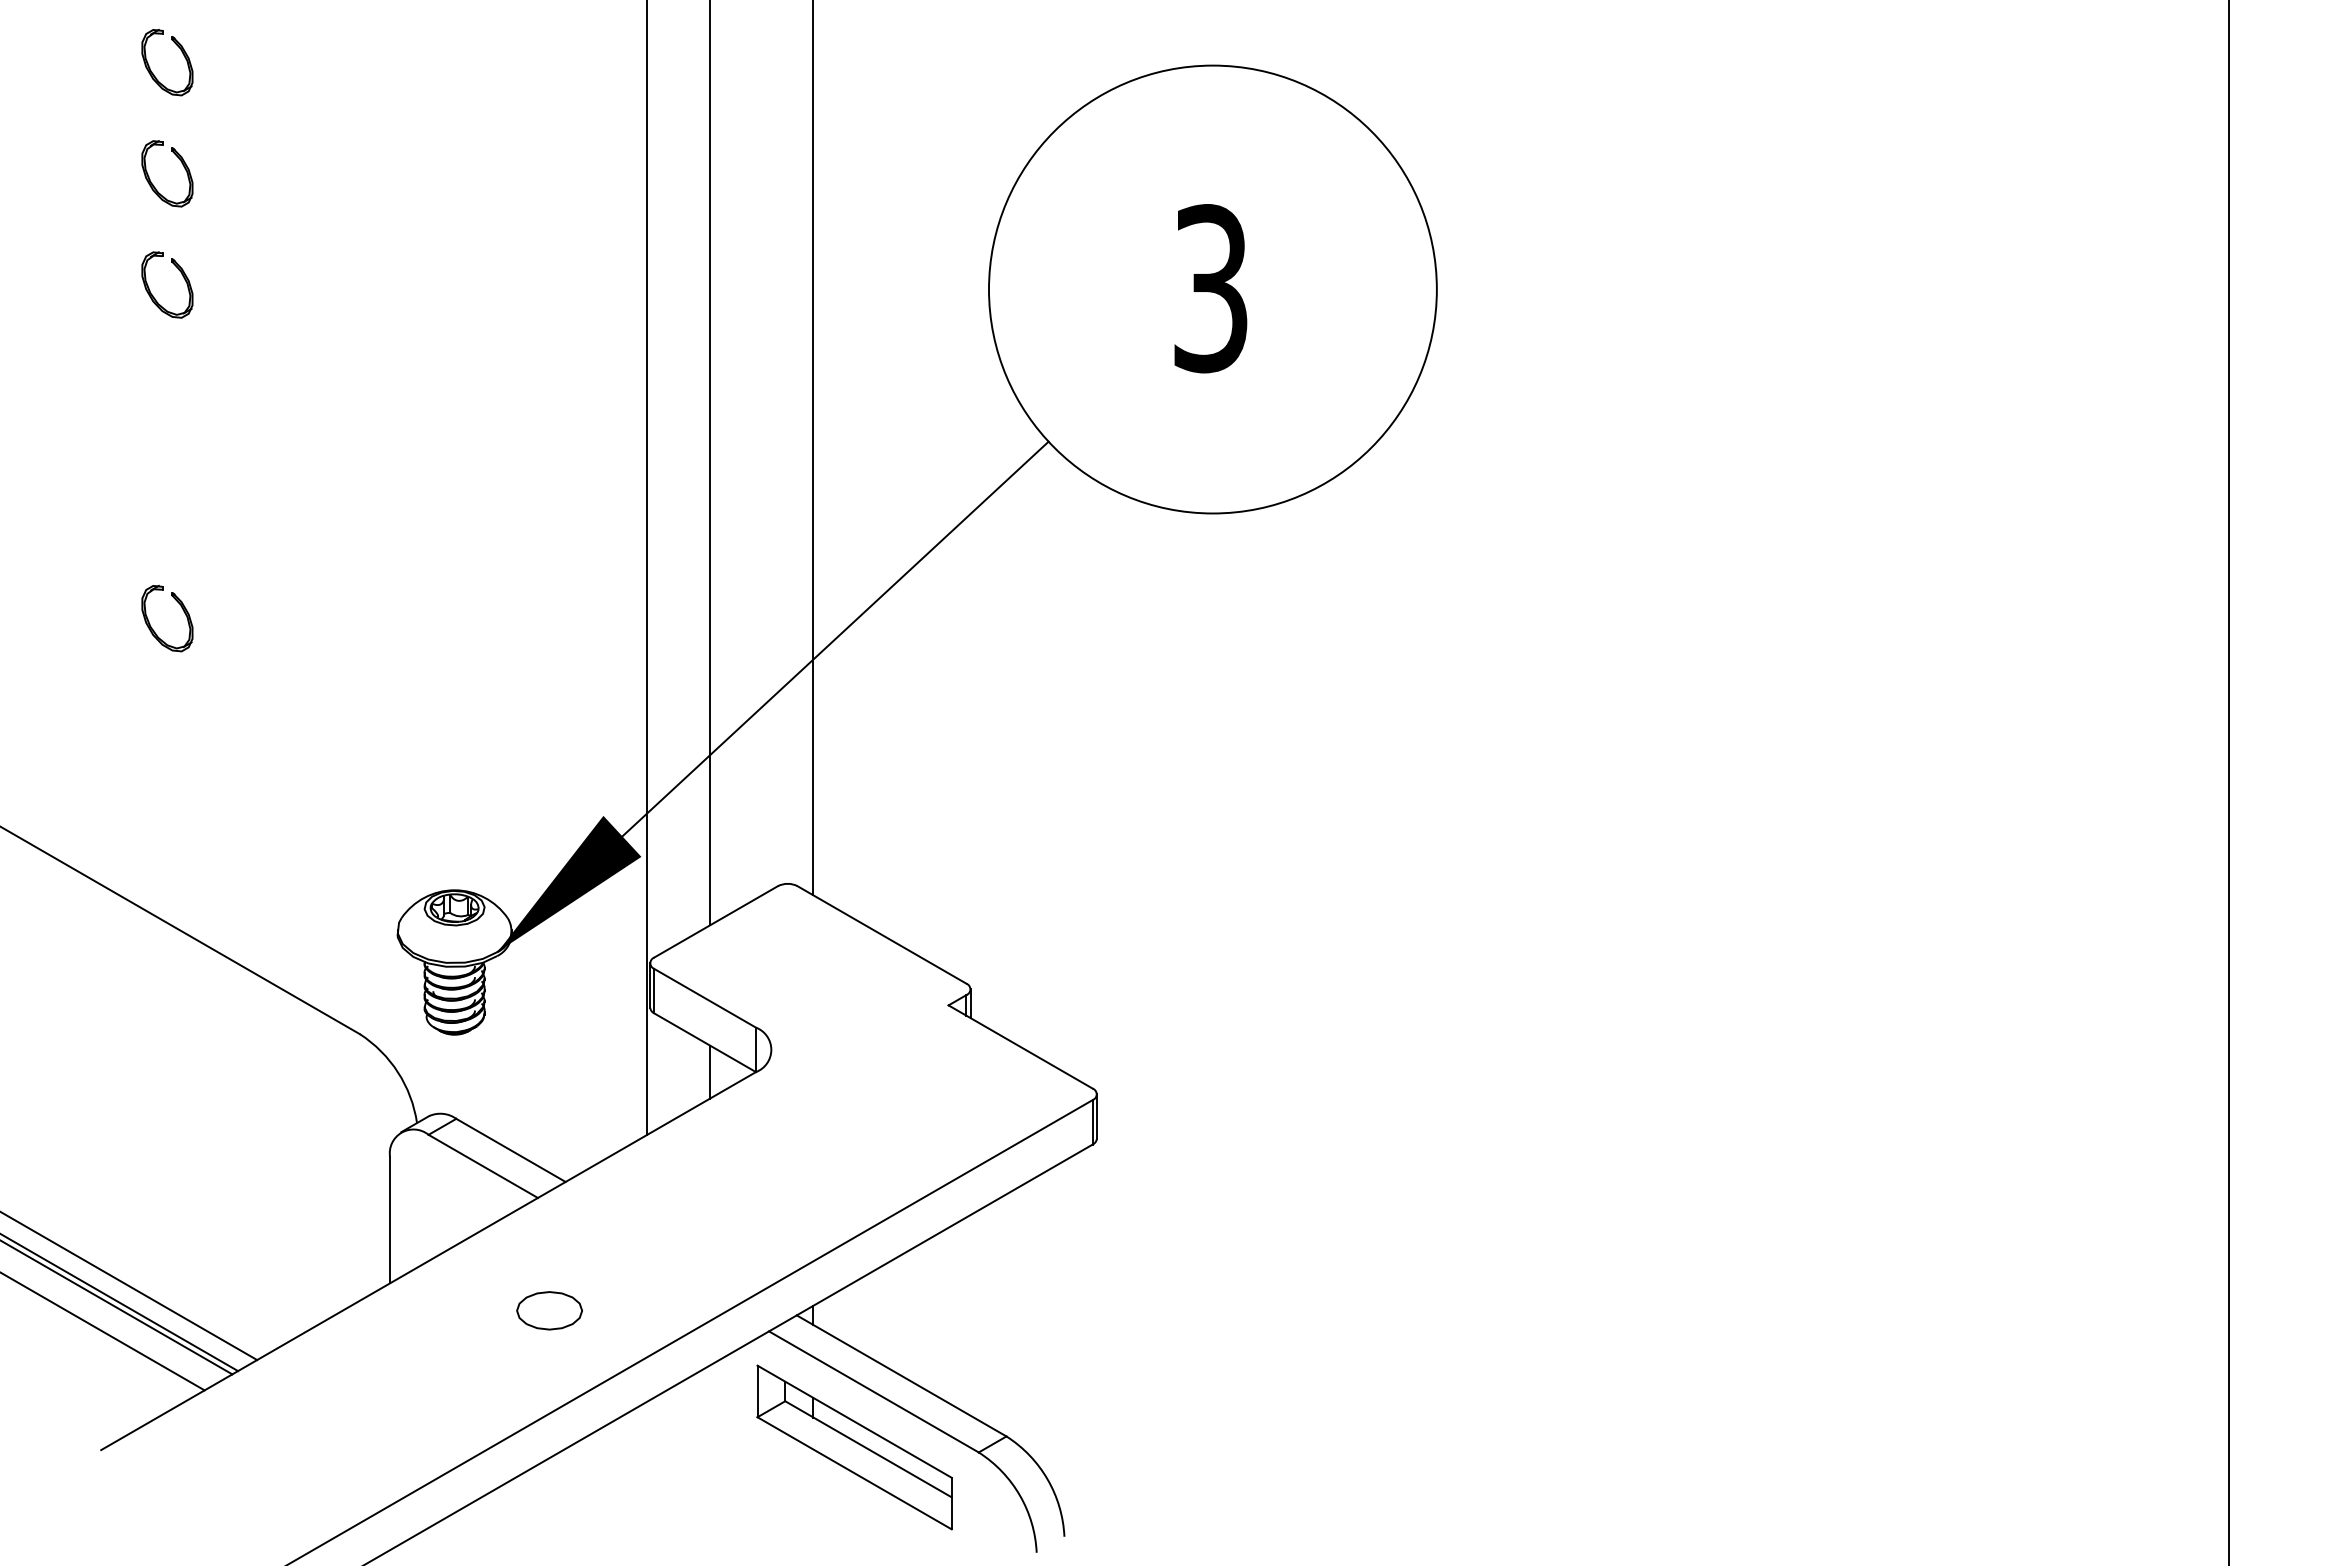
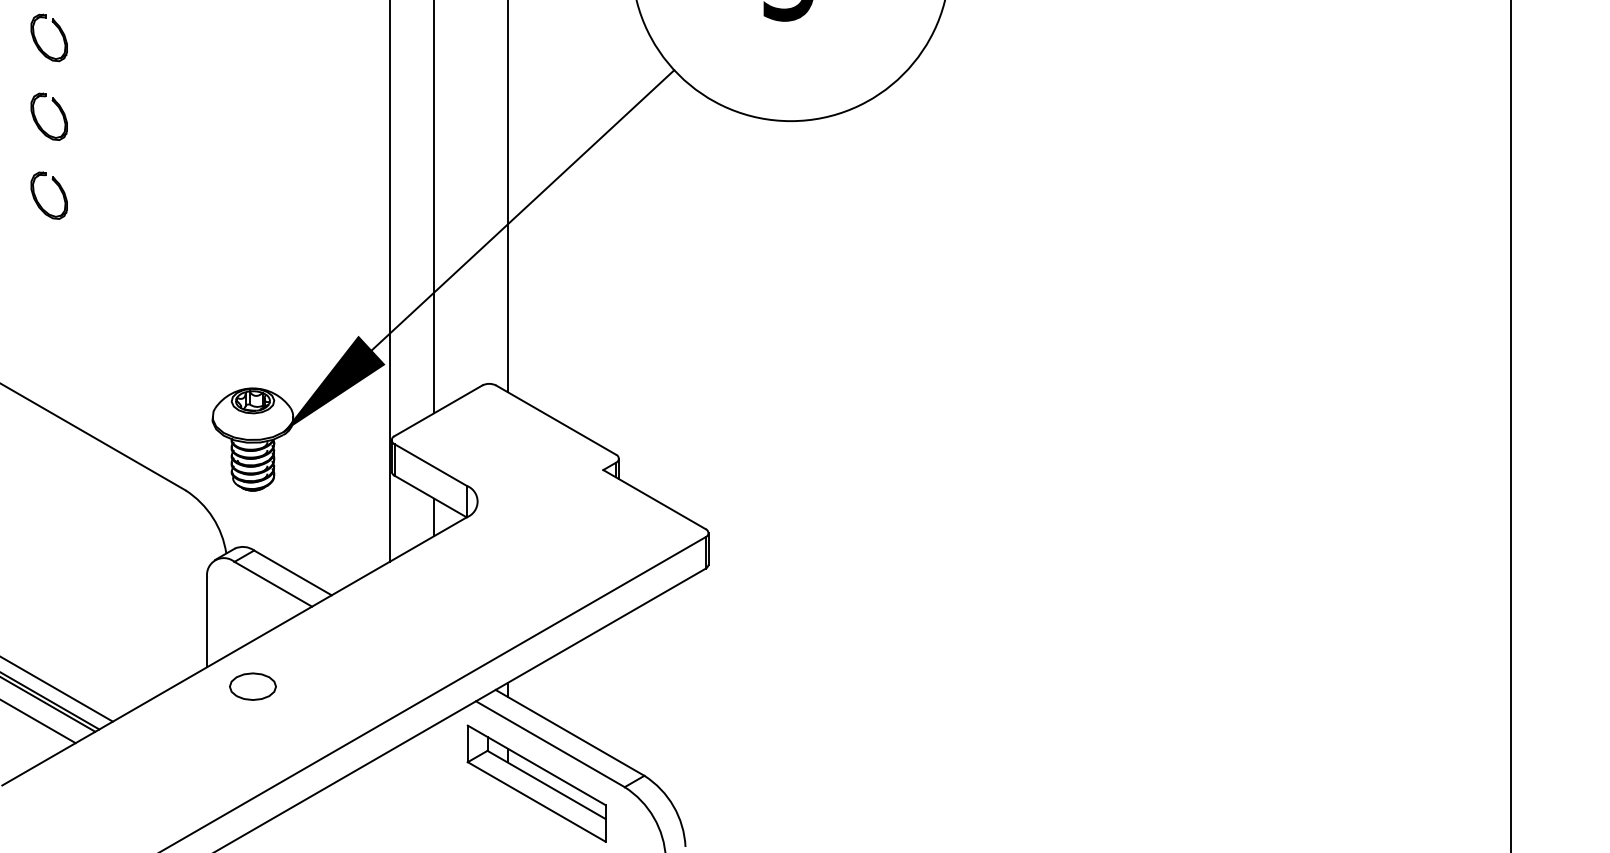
part: (182, 387) -> (59, 31), added
part: (183, 500) -> (60, 111), added
part: (549, 1310) -> (252, 686), moved

